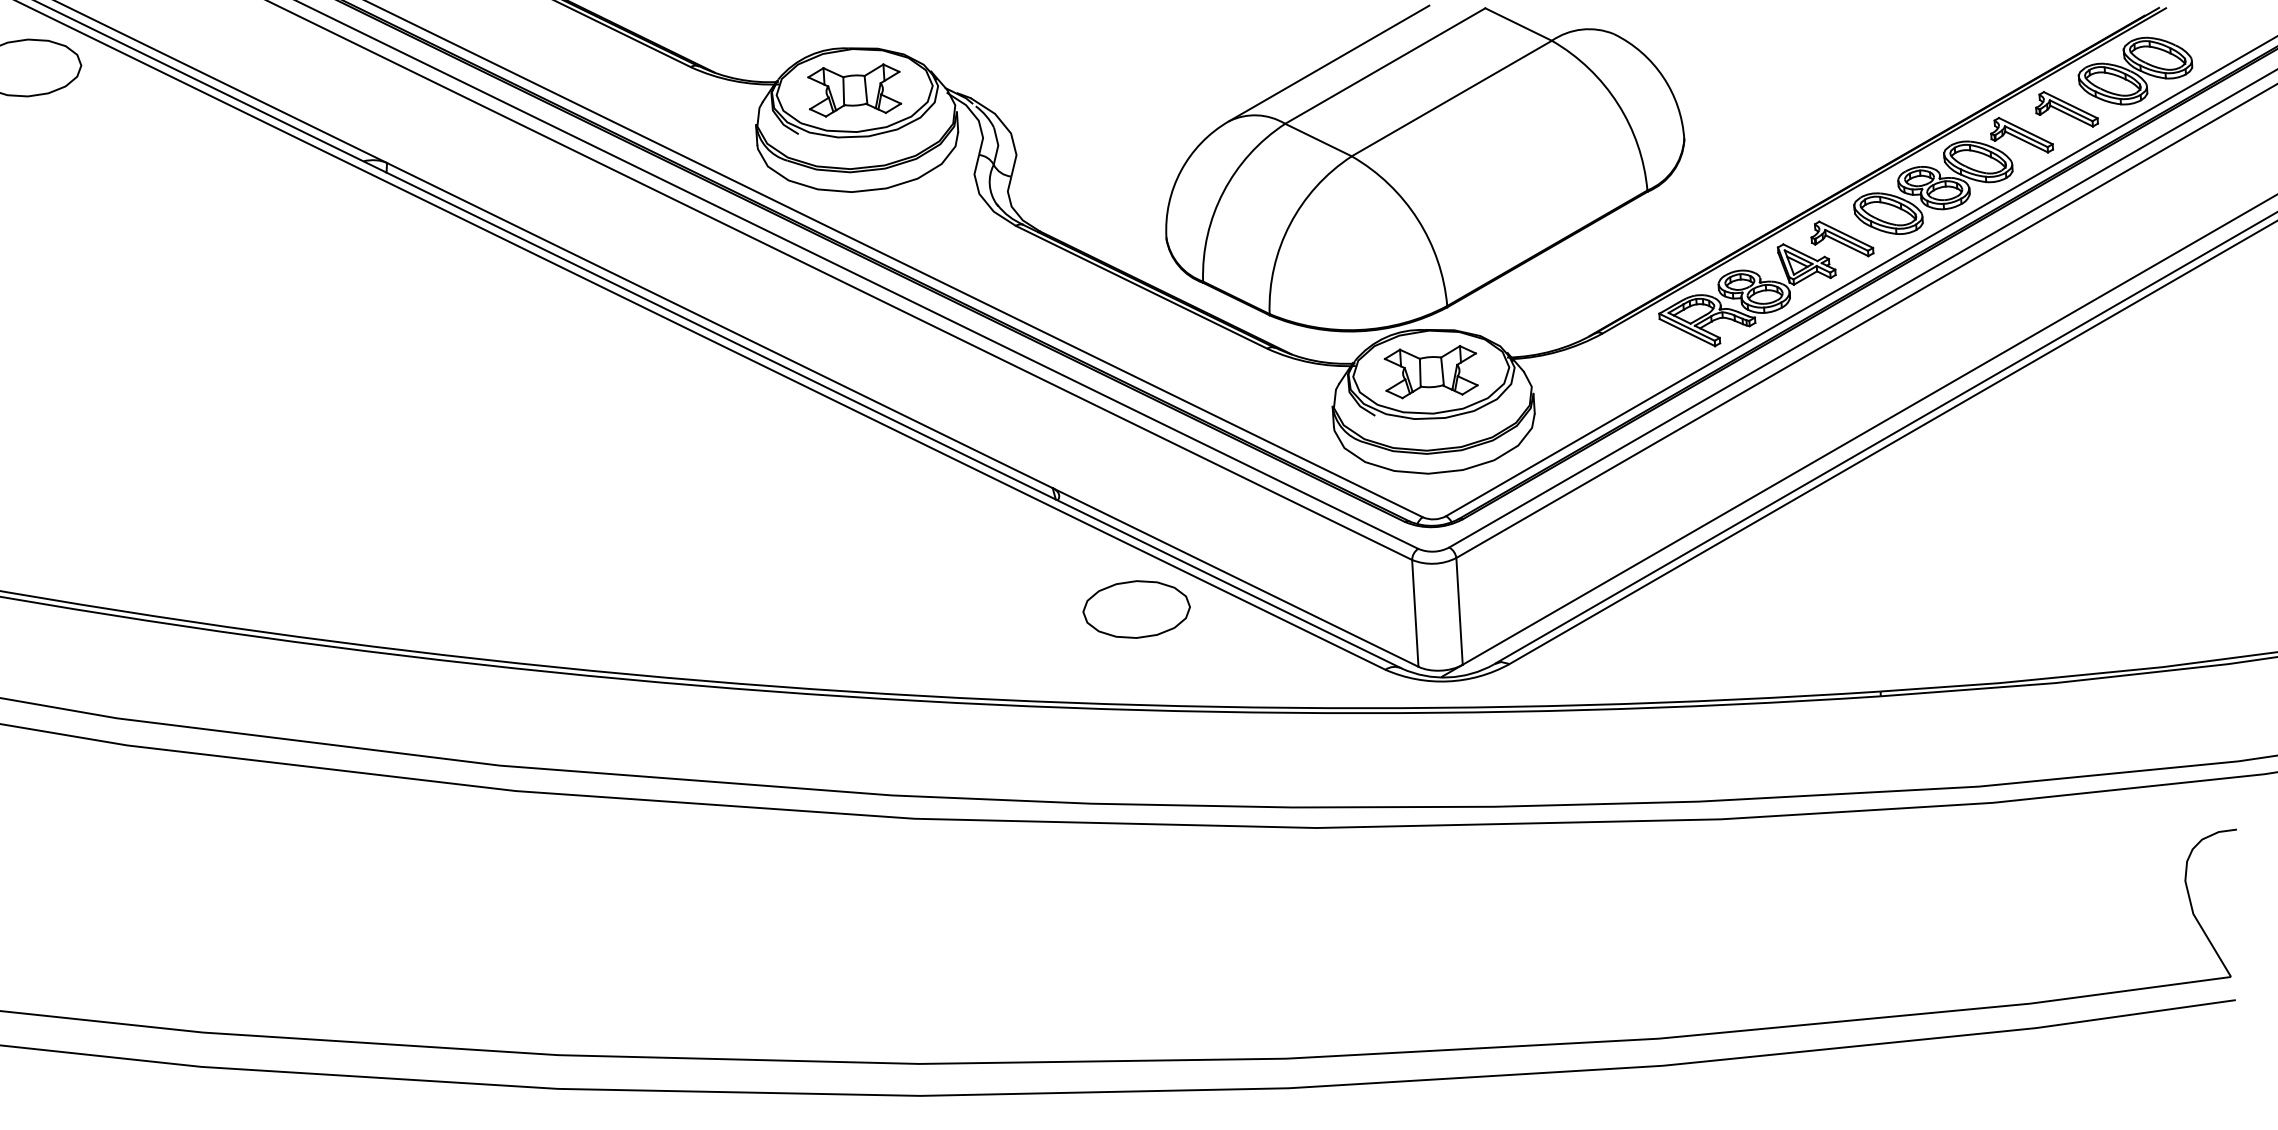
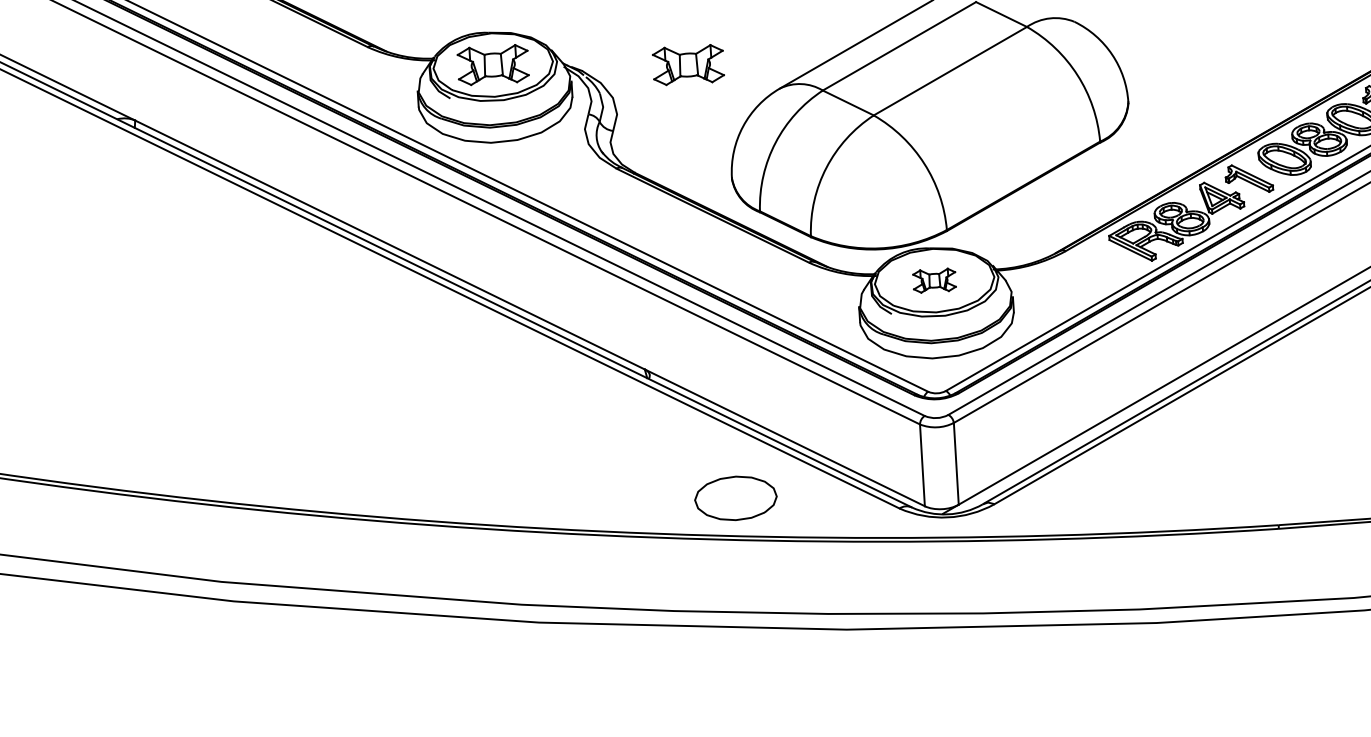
part: (1109, 90) -> (688, 65), added
part: (1430, 372) -> (934, 280), size x0.6
part: (1136, 609) -> (735, 498), moved

